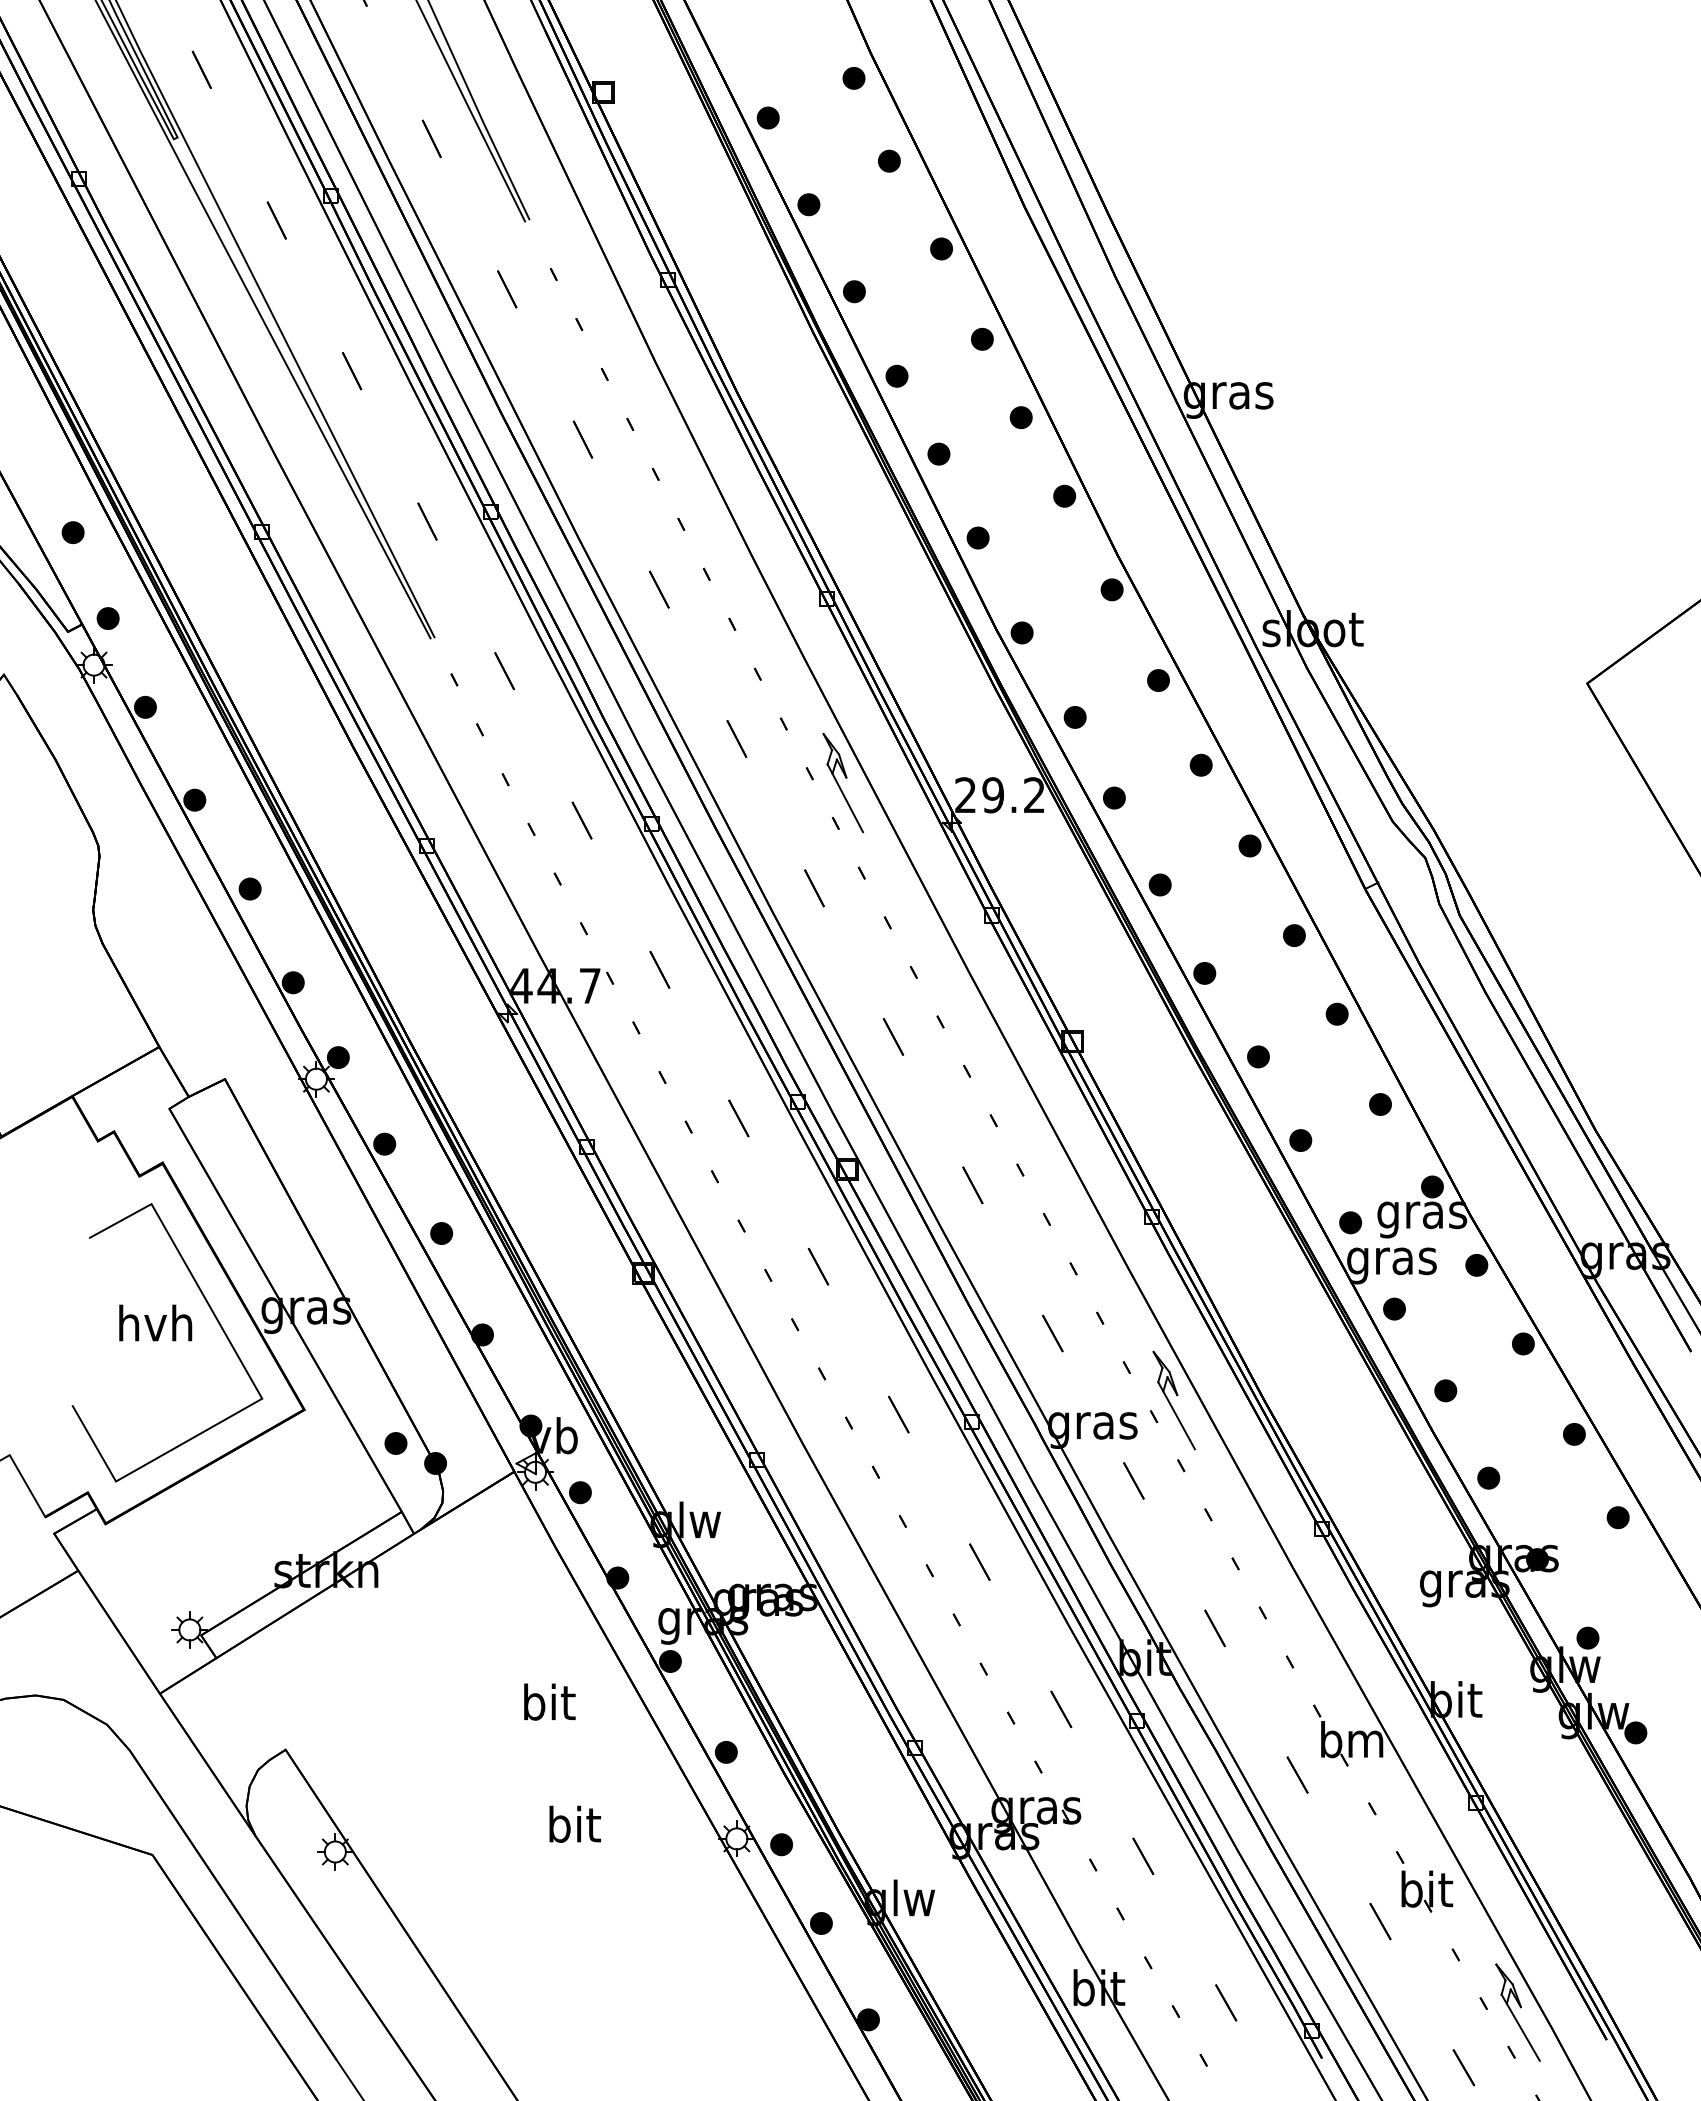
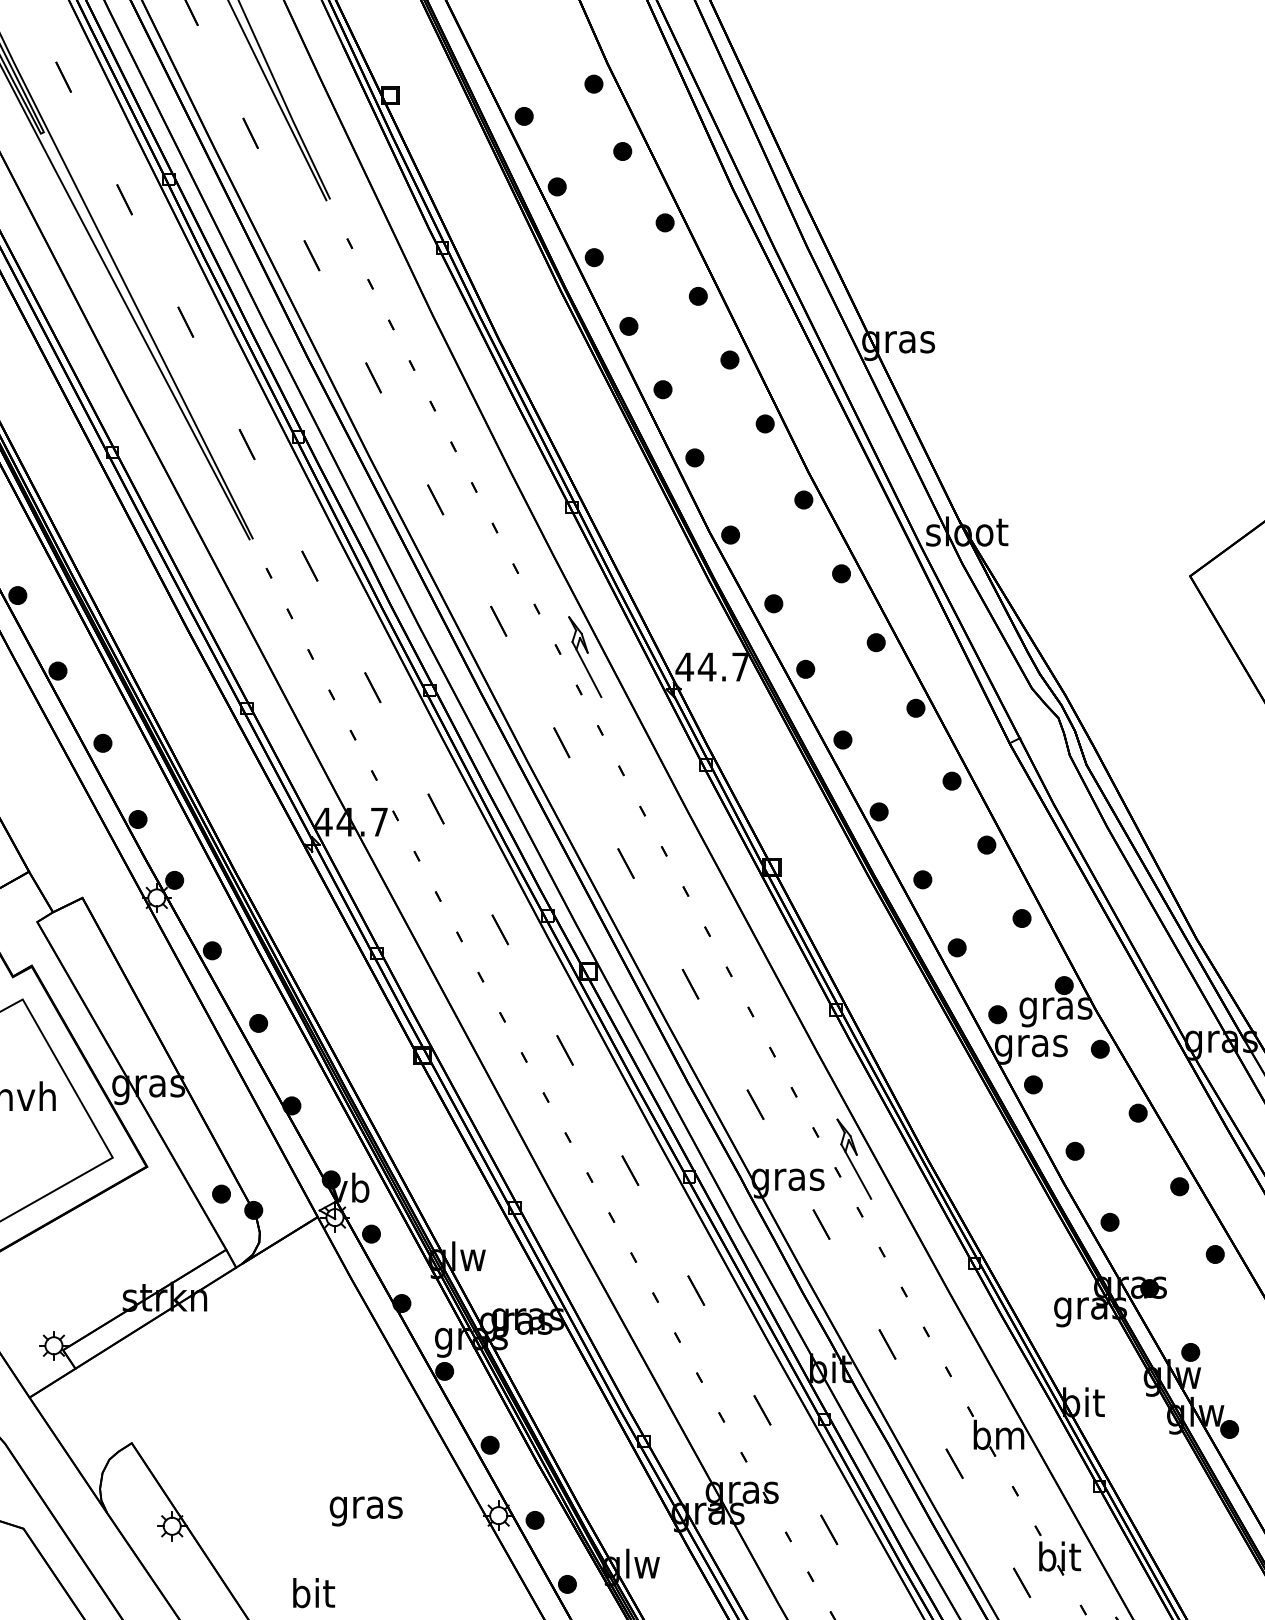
text: (998, 795) -> (711, 667), 29.2 -> 44.7
text: (549, 1701) -> (313, 1592), moved
text: (573, 1828) -> (365, 1507), bit -> gras

